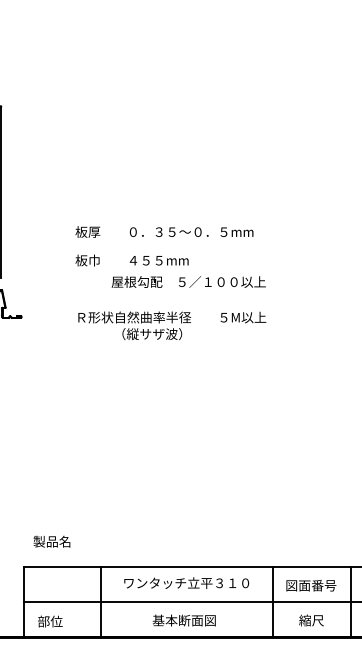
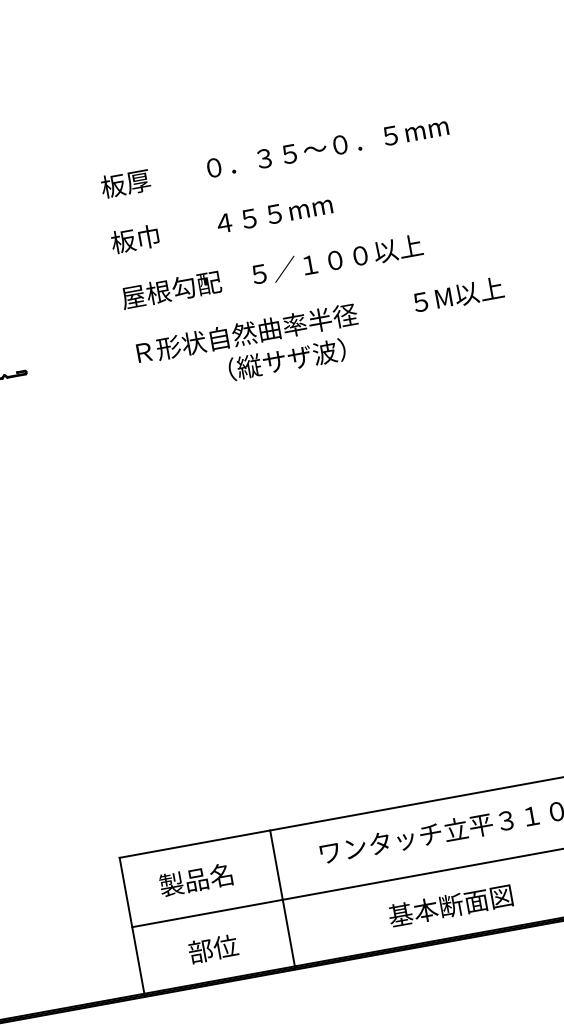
text: (188, 281) -> (271, 270), moved
text: (51, 541) -> (195, 879), moved
text: (50, 621) -> (213, 948), moved

